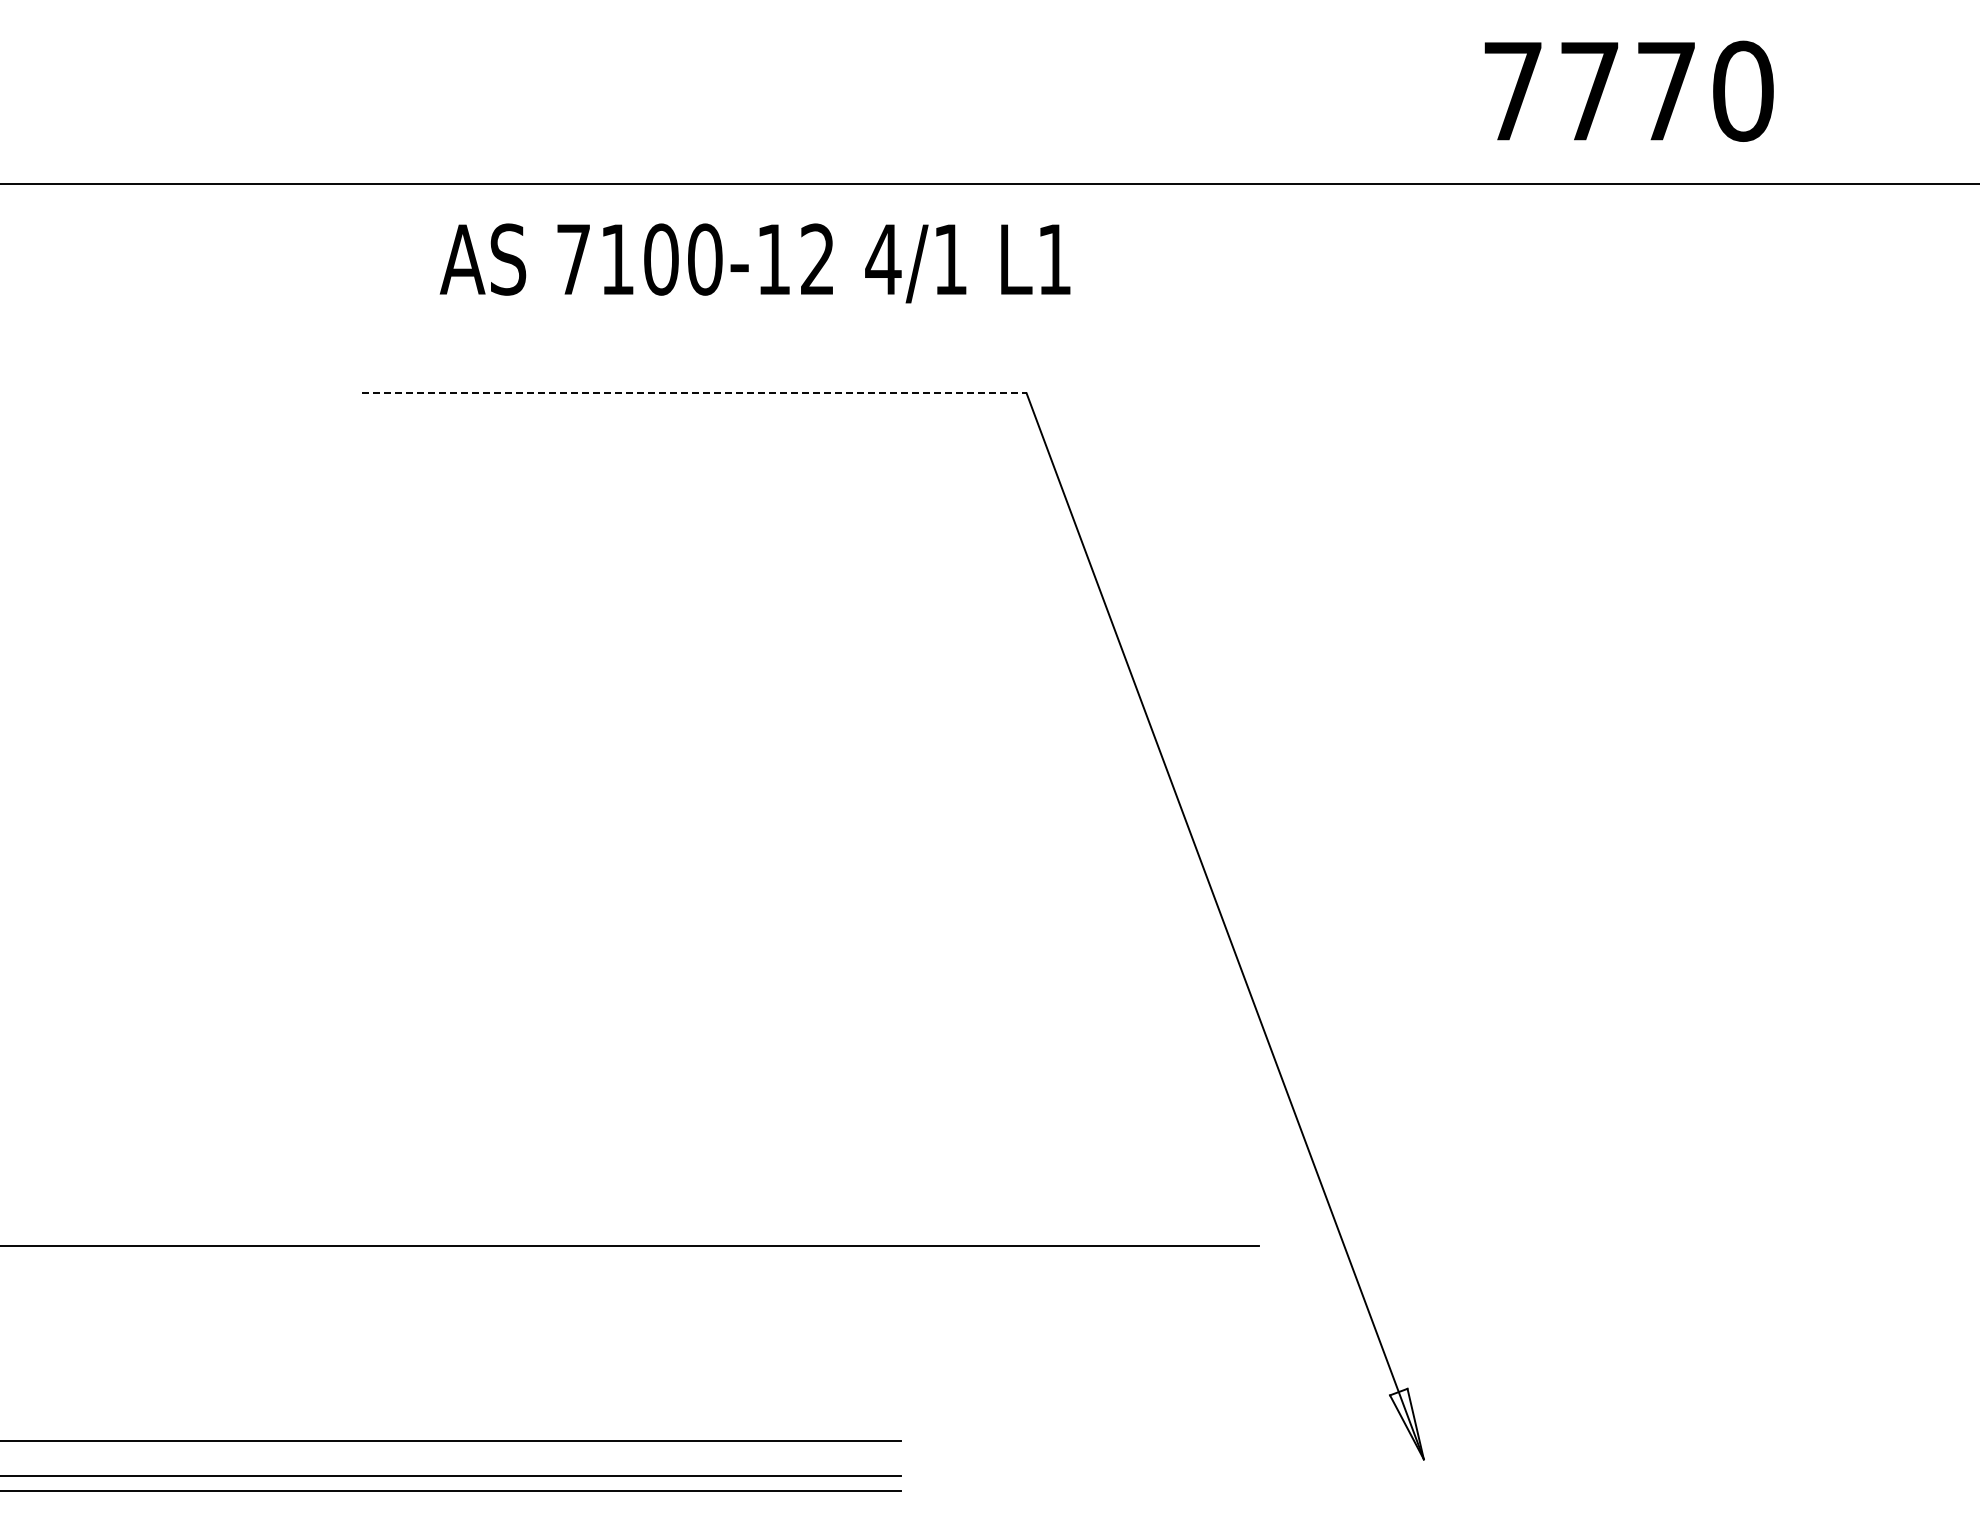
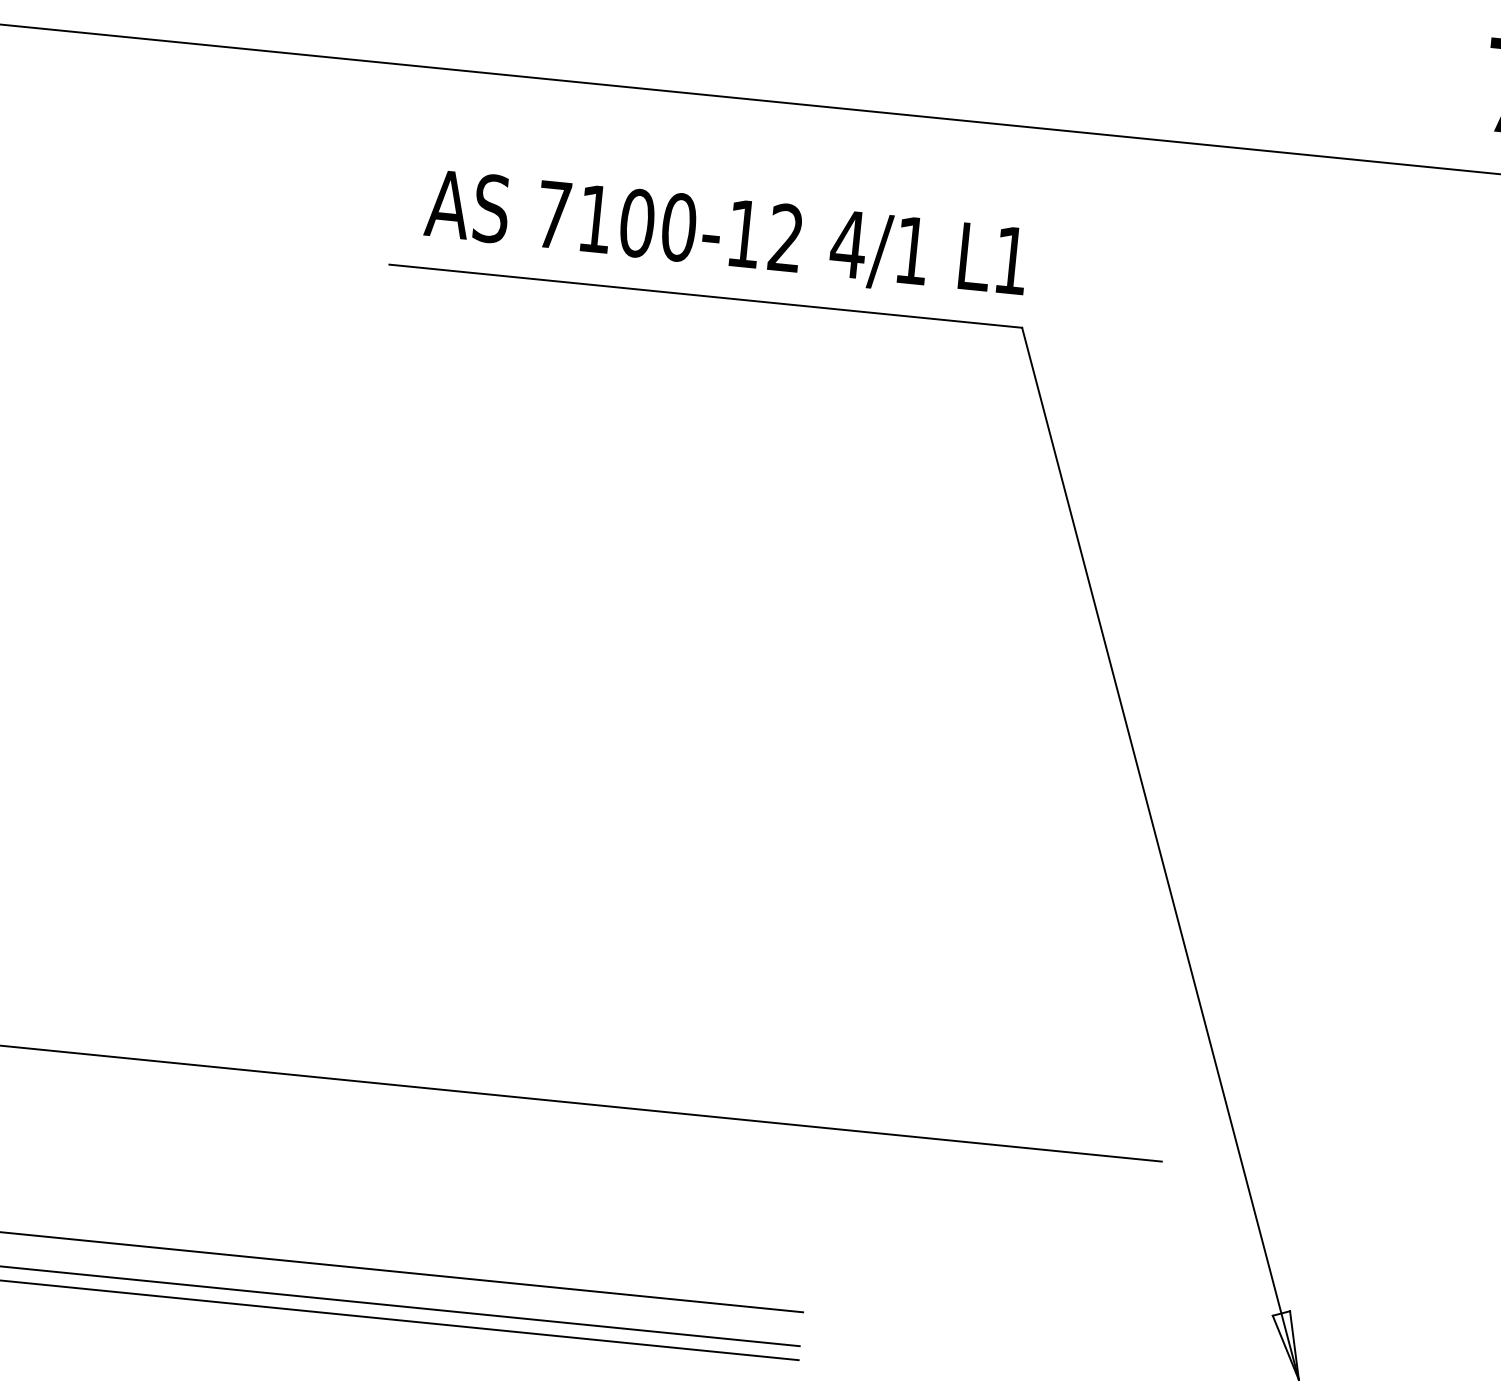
text: (754, 263) -> (725, 235), moved
line: (694, 393) -> (706, 296), dashed -> solid

